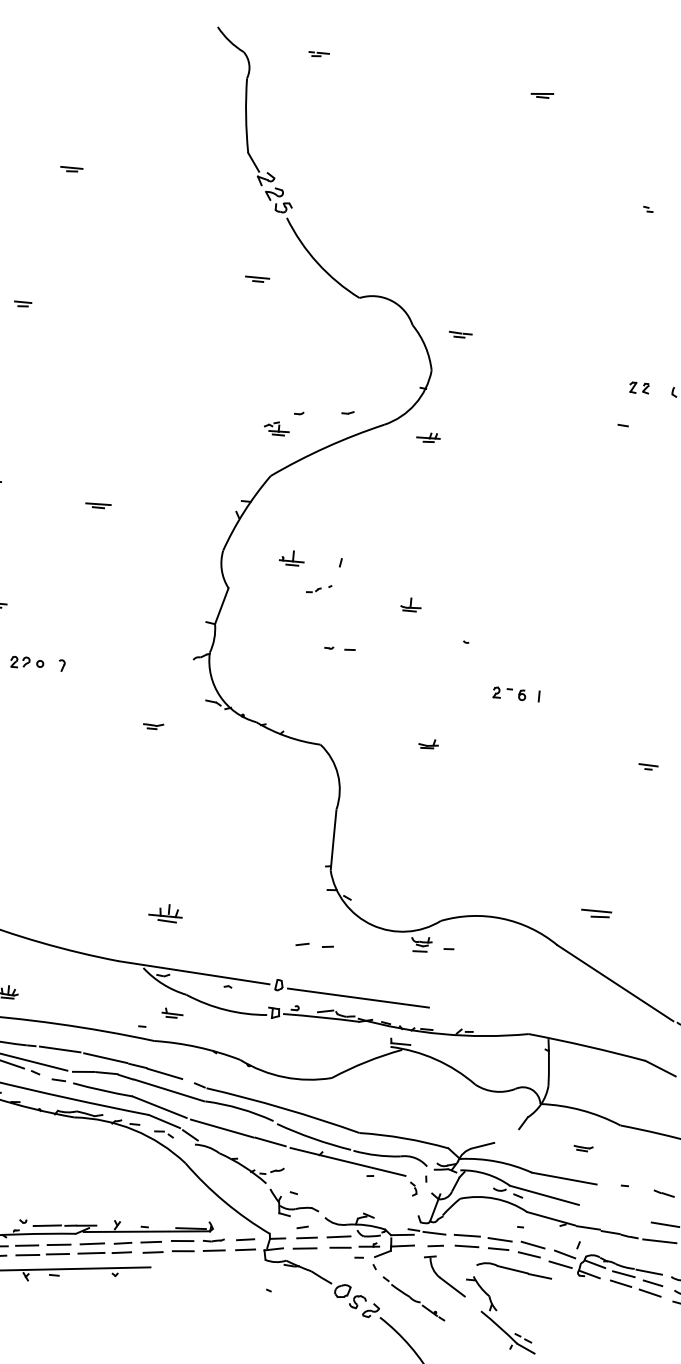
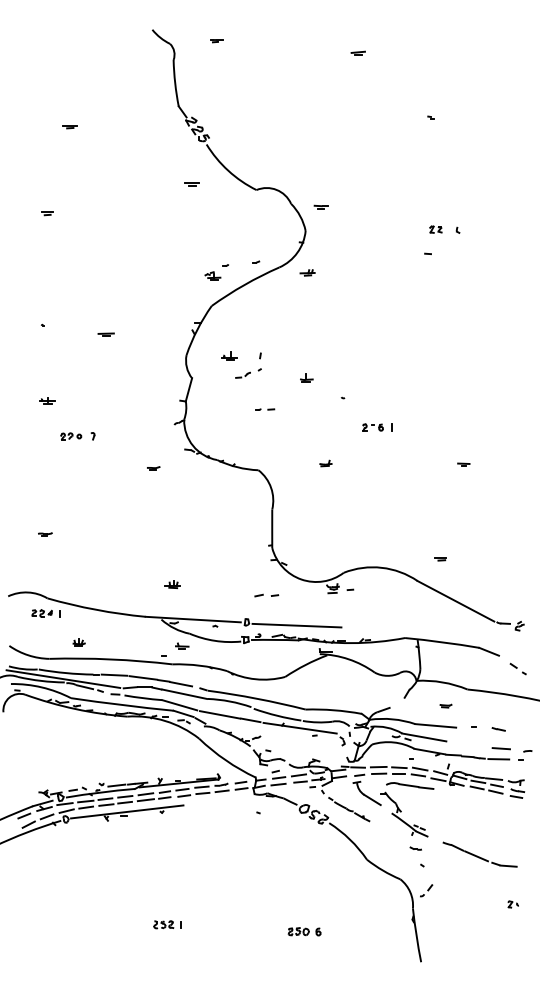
part: (319, 589) -> (248, 373), size x1.67
part: (166, 913) -> (172, 584), size x0.71
part: (597, 914) -> (440, 559), size x0.62

